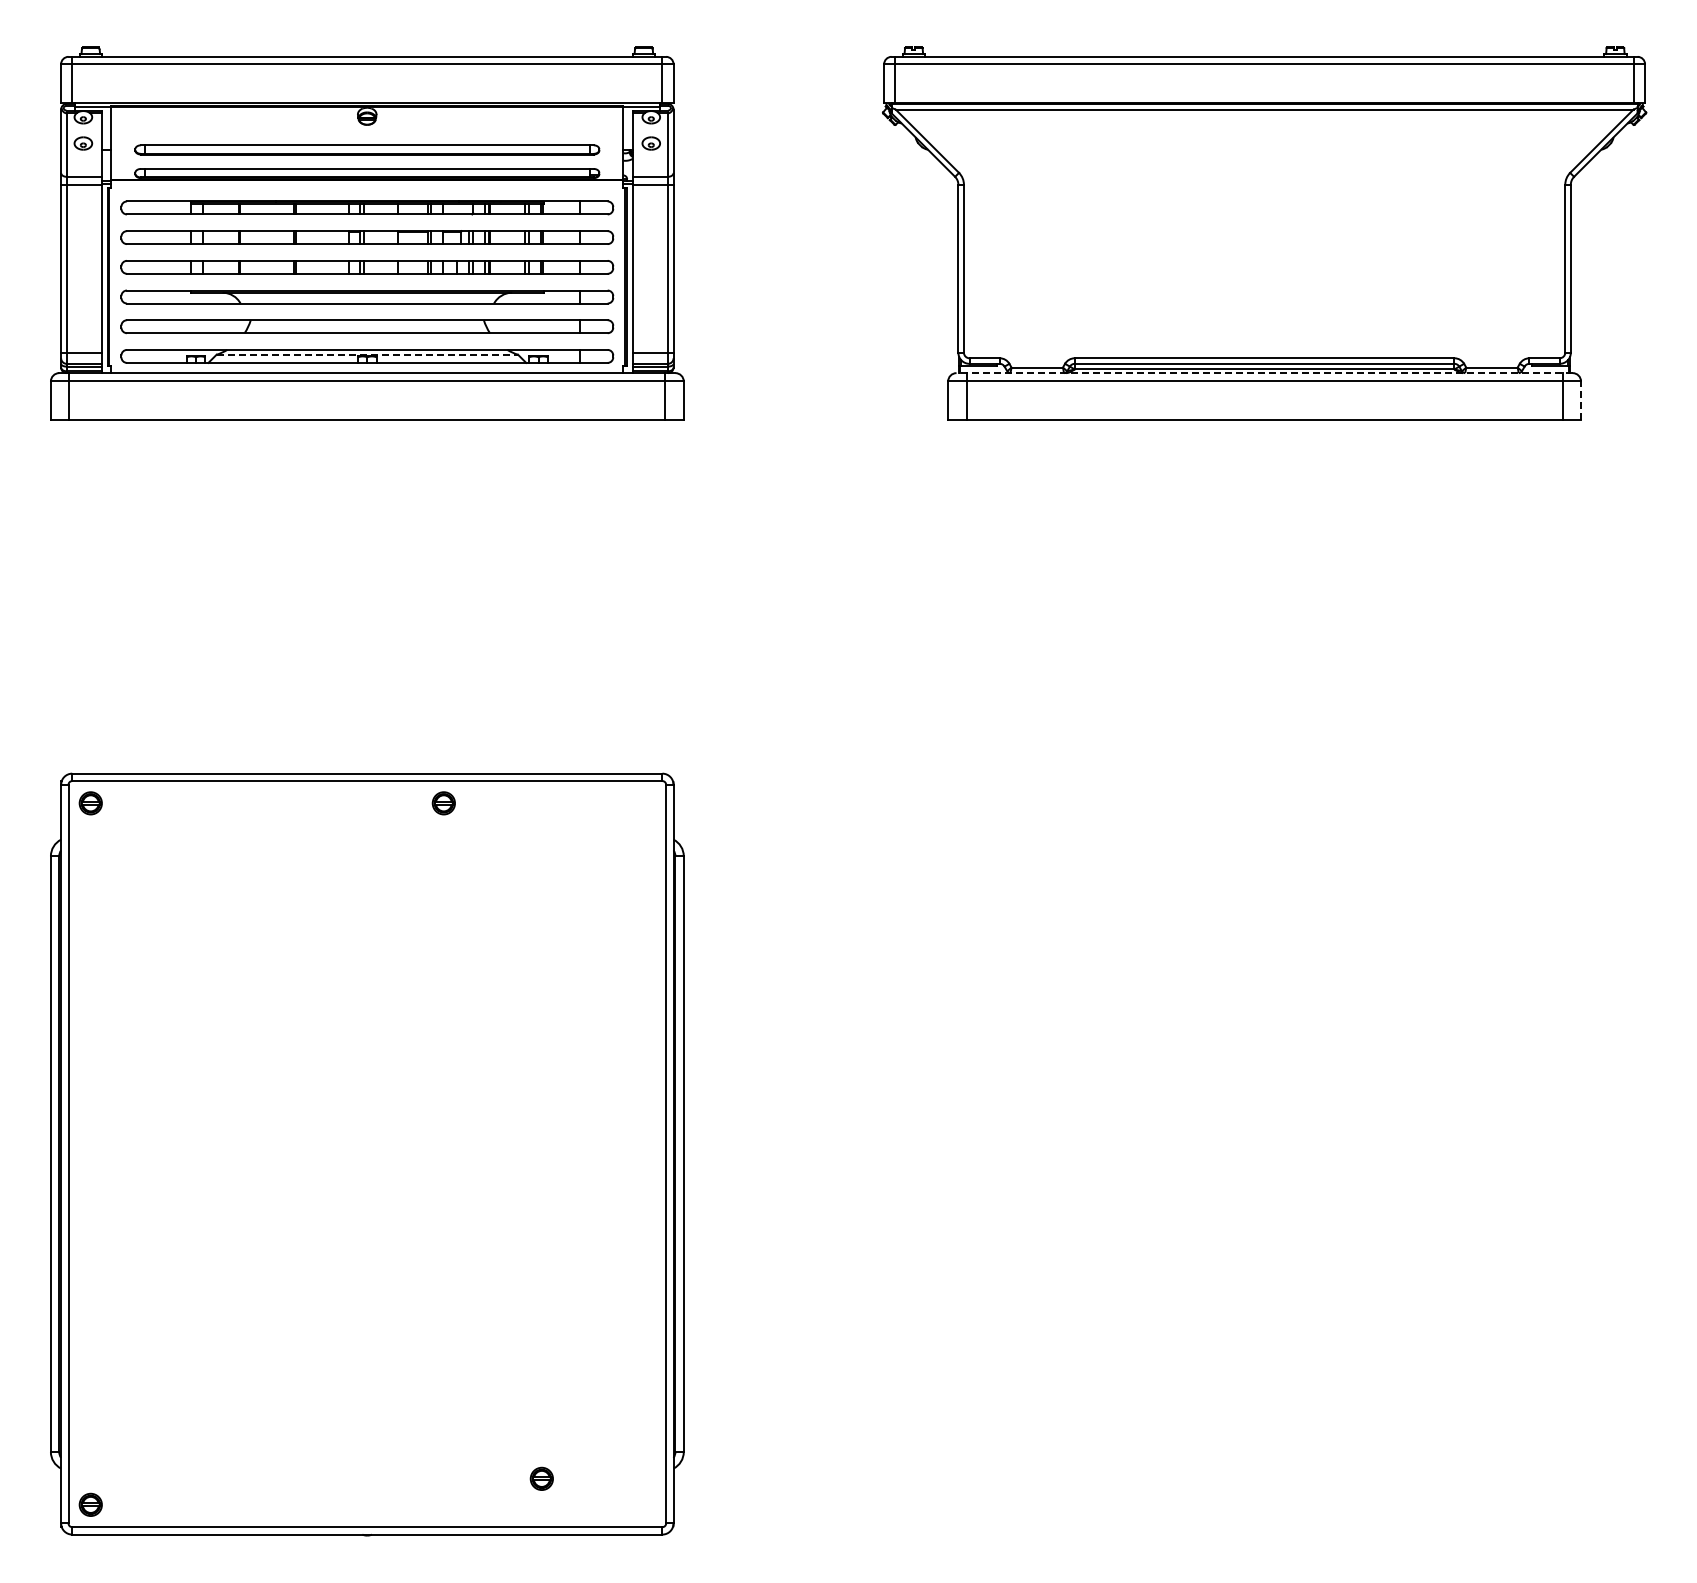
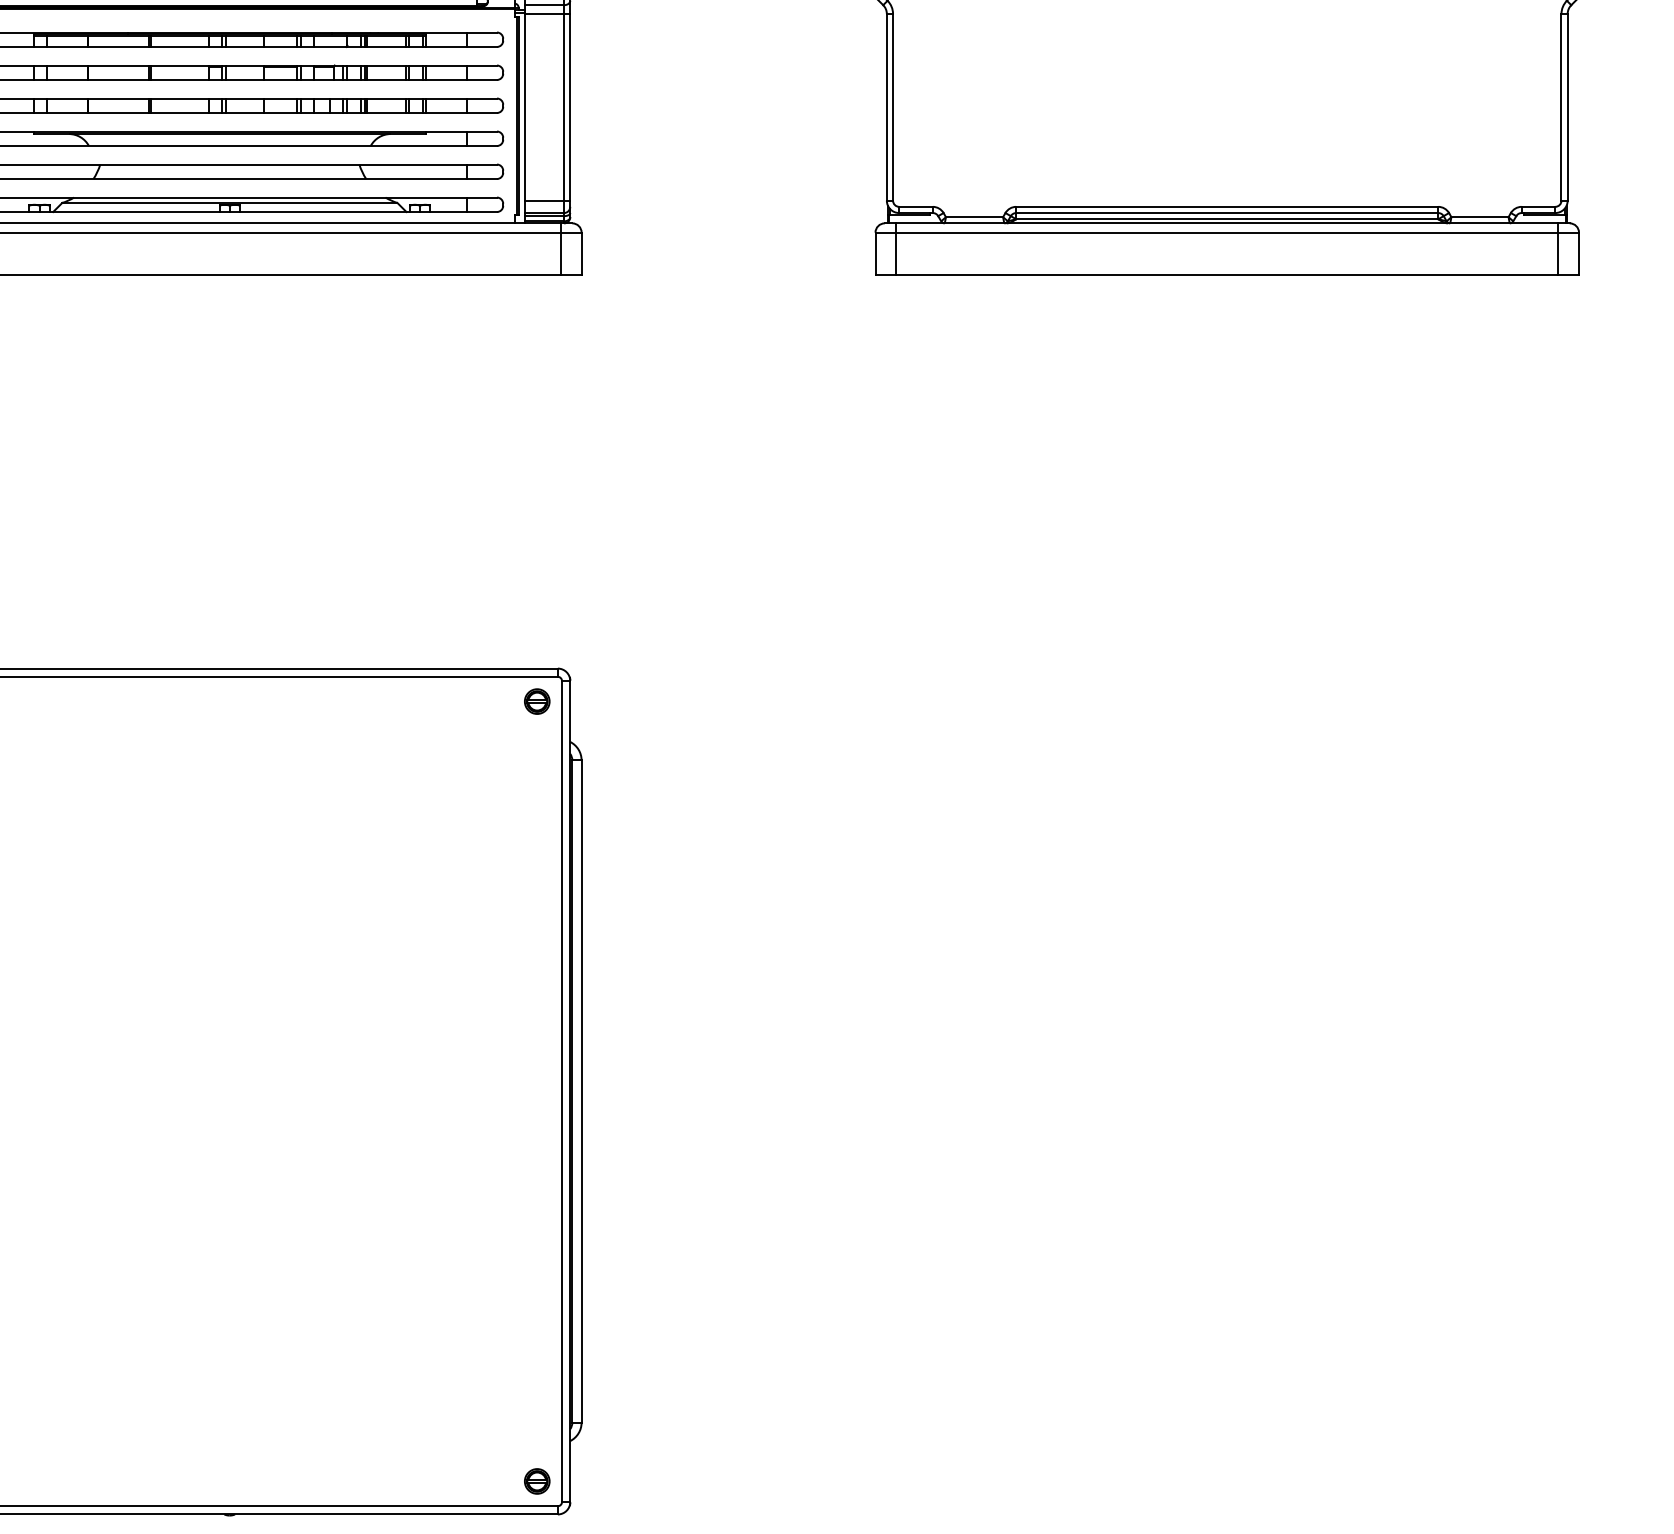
line: (367, 354) -> (230, 202), dashed -> solid
line: (1264, 373) -> (1227, 223), dashed -> solid
line: (1581, 400) -> (1579, 253), dashed -> solid
part: (443, 803) -> (536, 701), moved
part: (541, 1478) -> (536, 1481), moved

